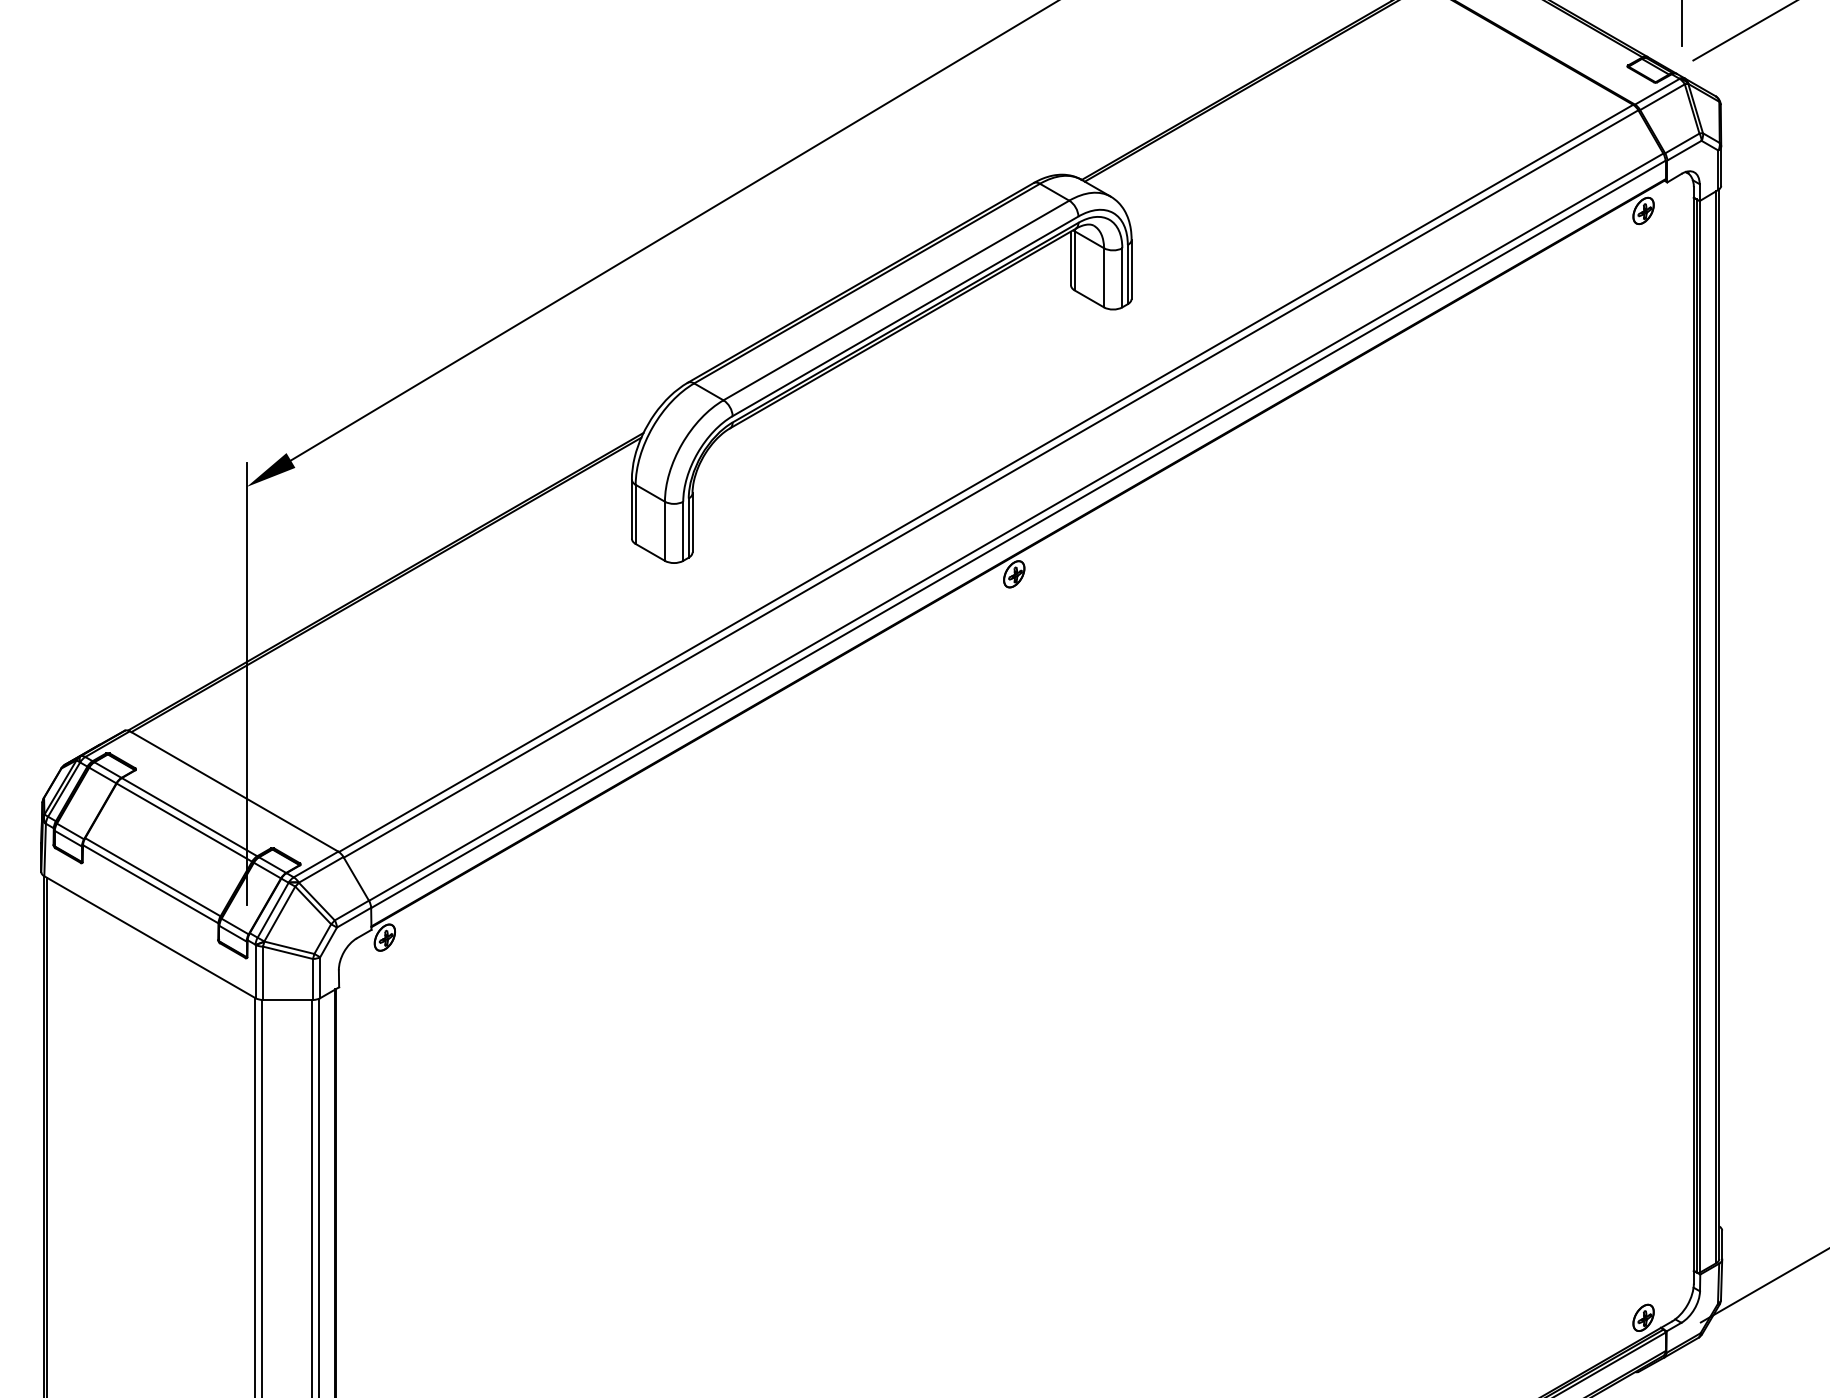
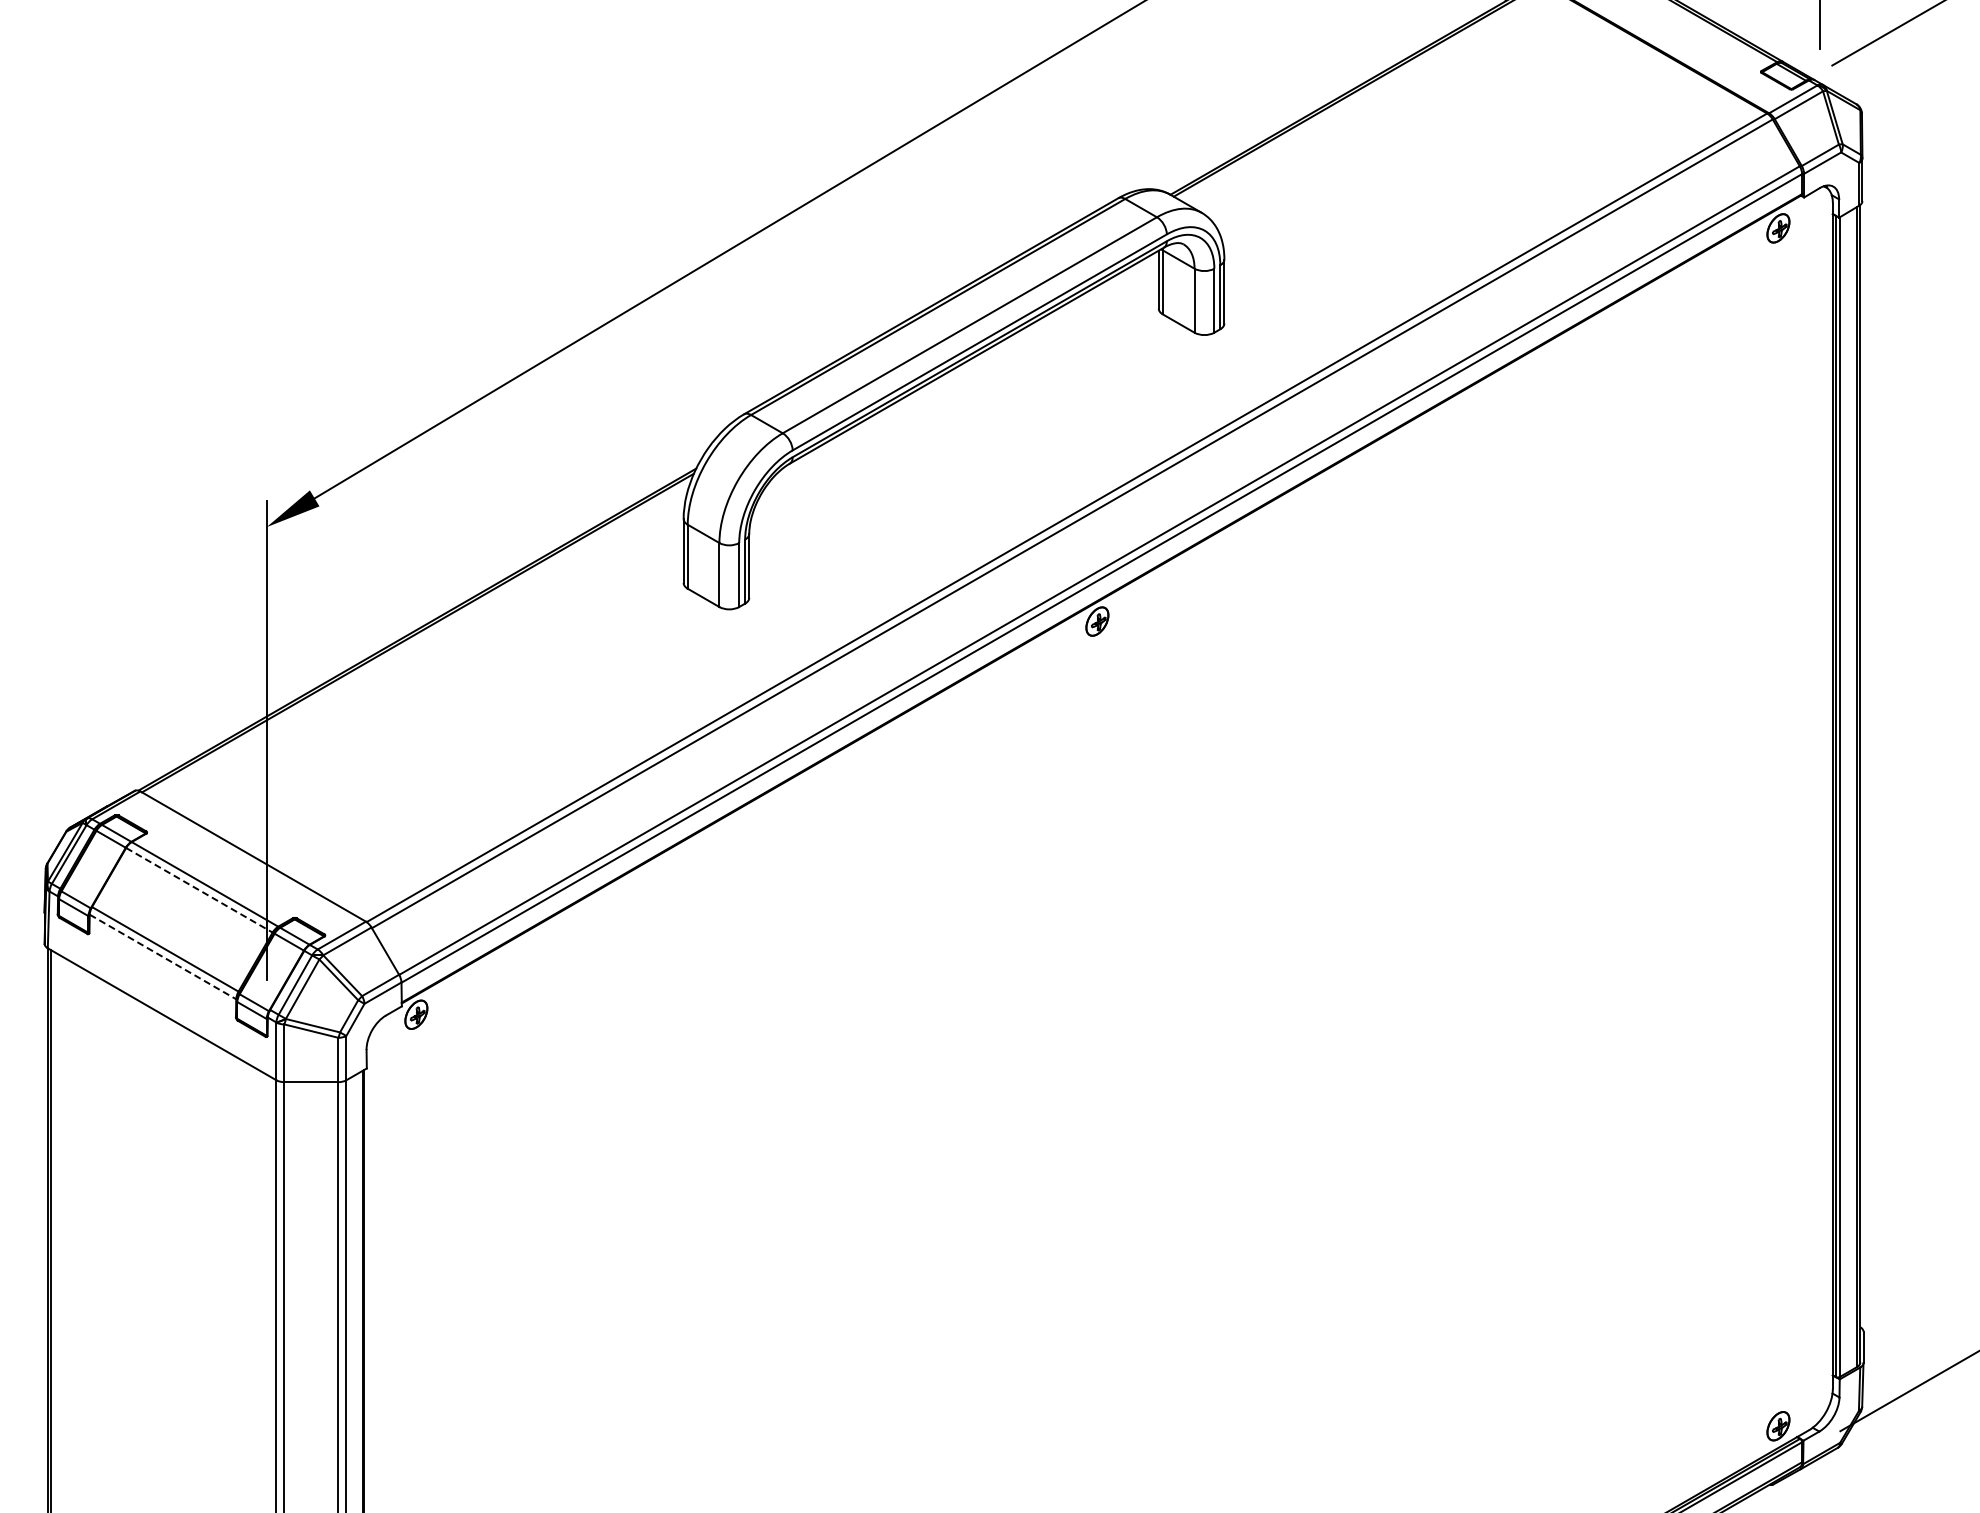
line: (184, 822) -> (199, 890), solid -> dashed
line: (150, 883) -> (162, 956), solid -> dashed

